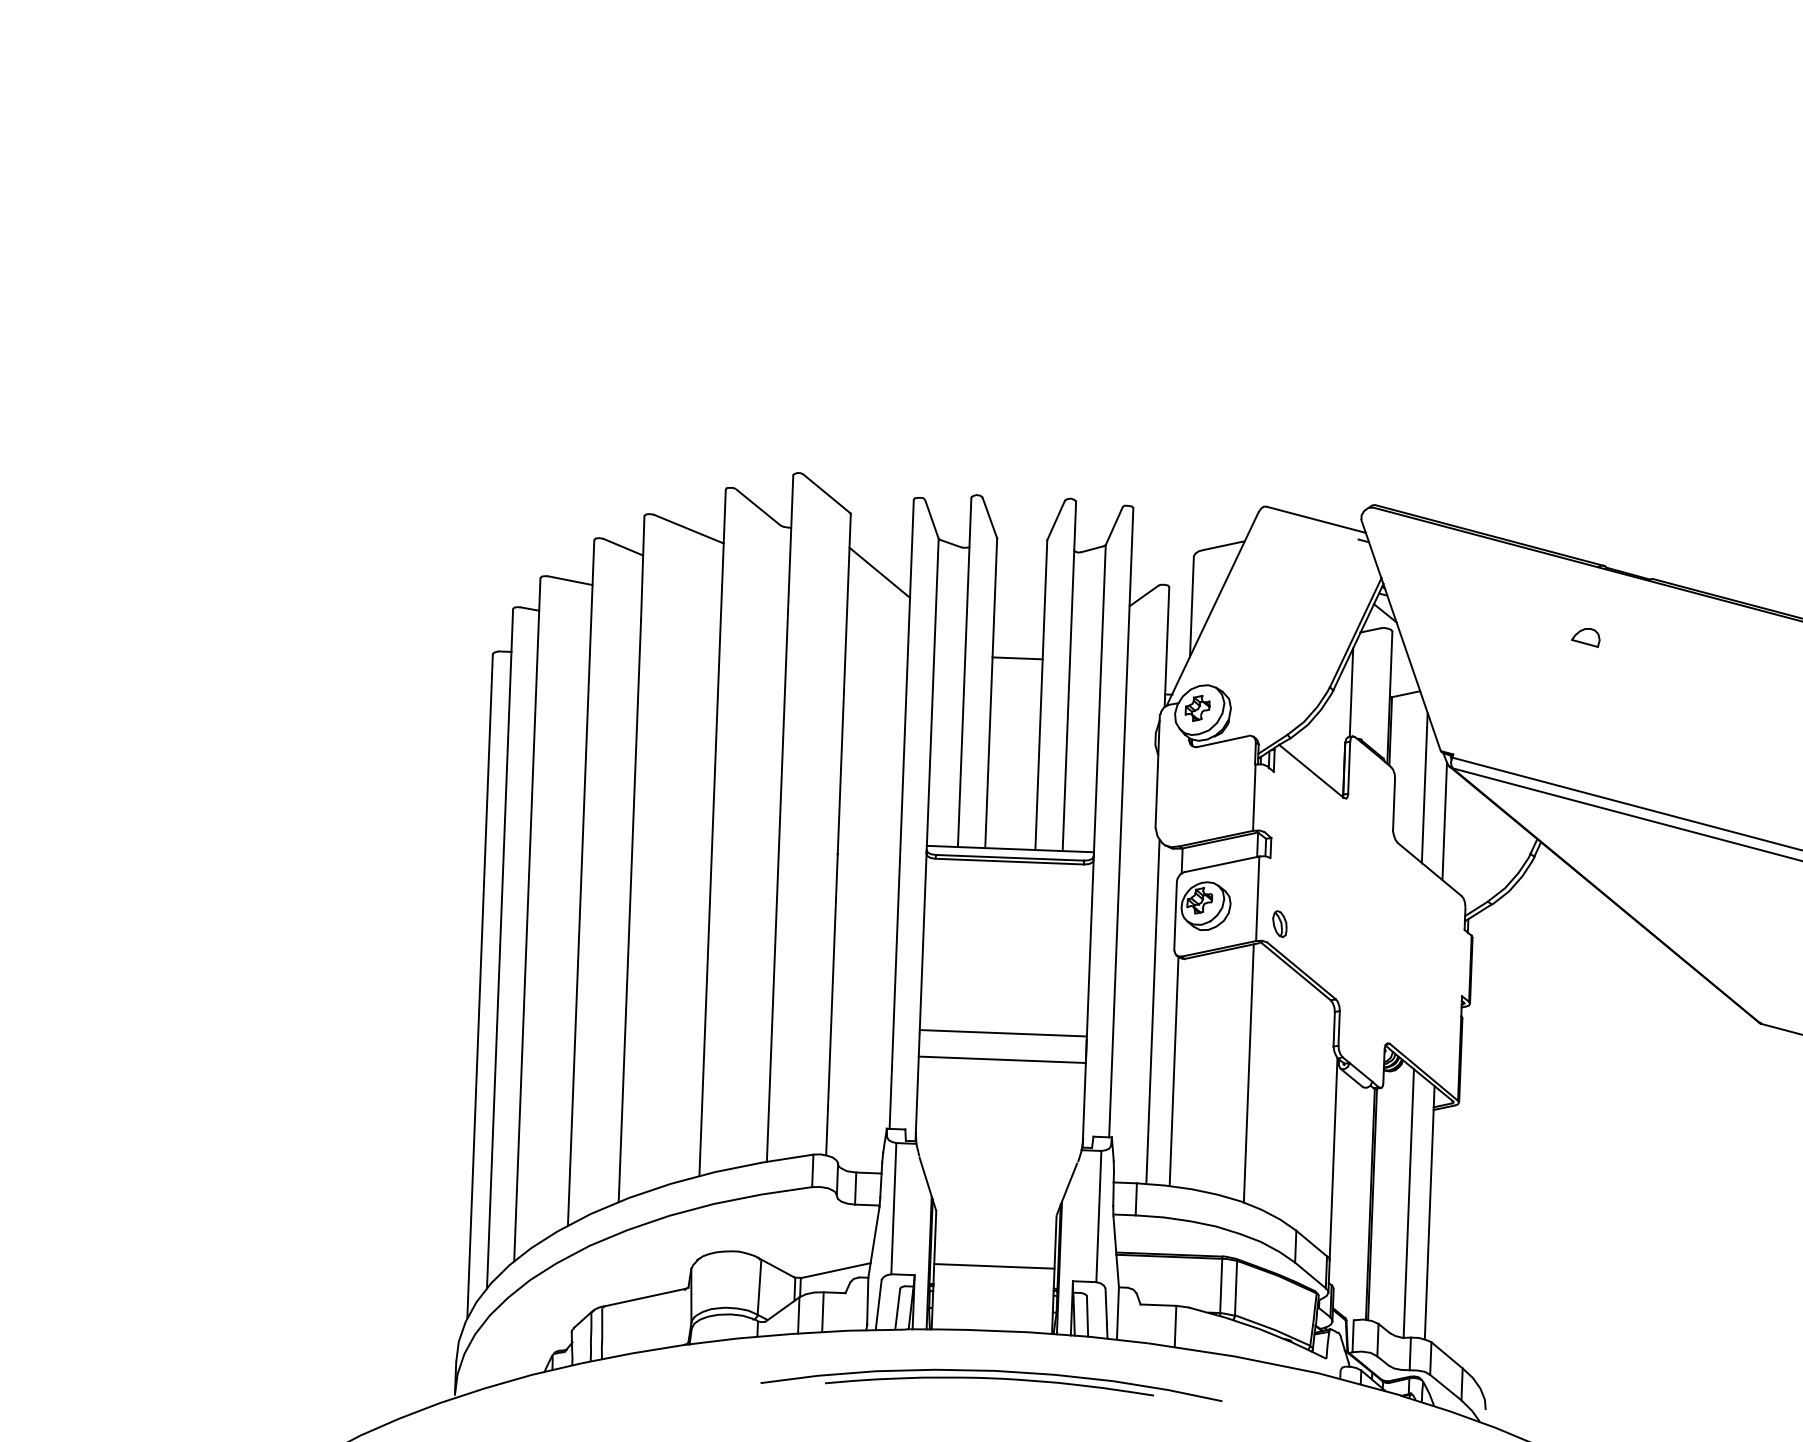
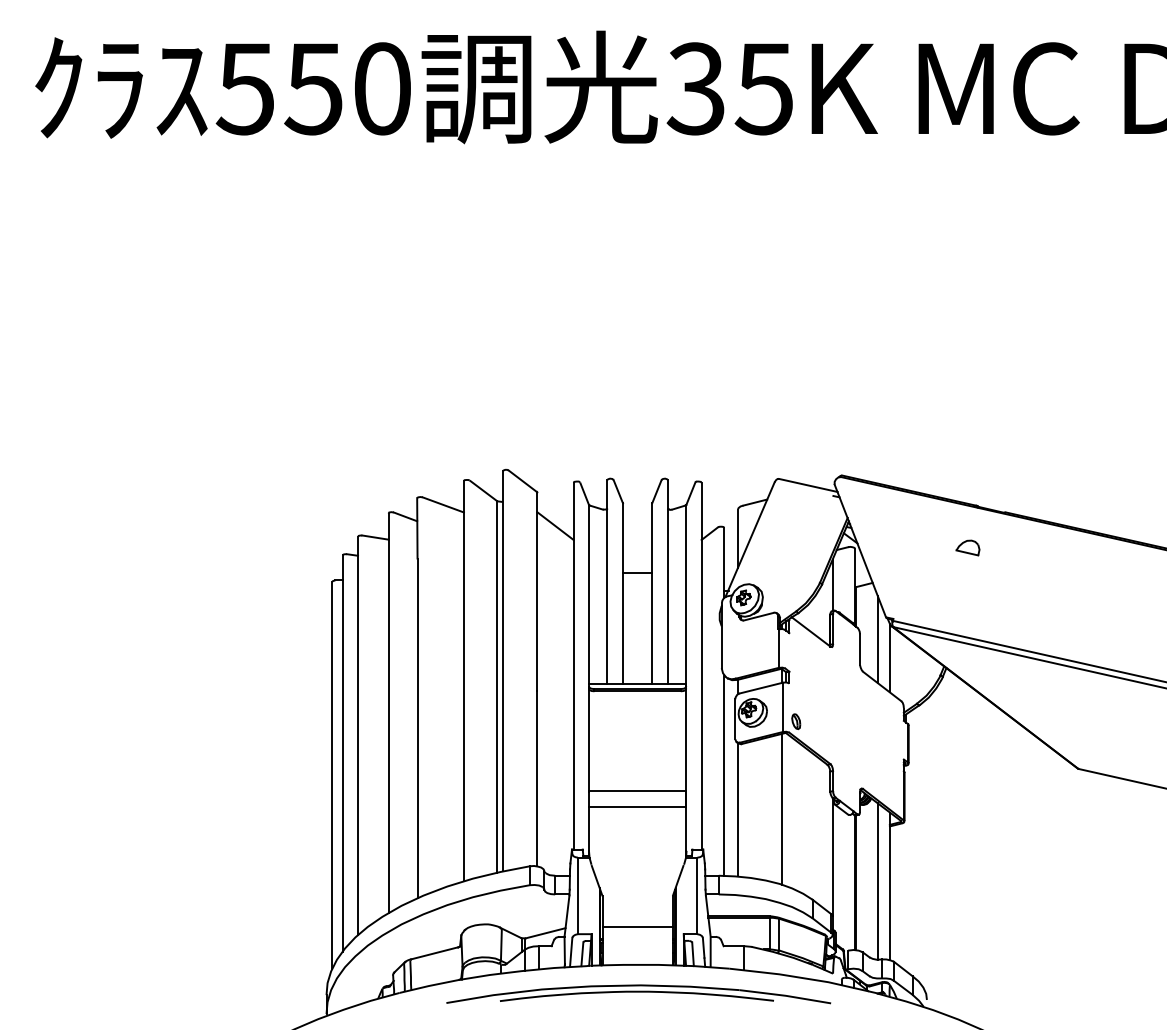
part: (1585, 636) -> (967, 547), size x1.43
line: (768, 844) -> (496, 686), added
part: (991, 1381) -> (638, 994), size x1.43

